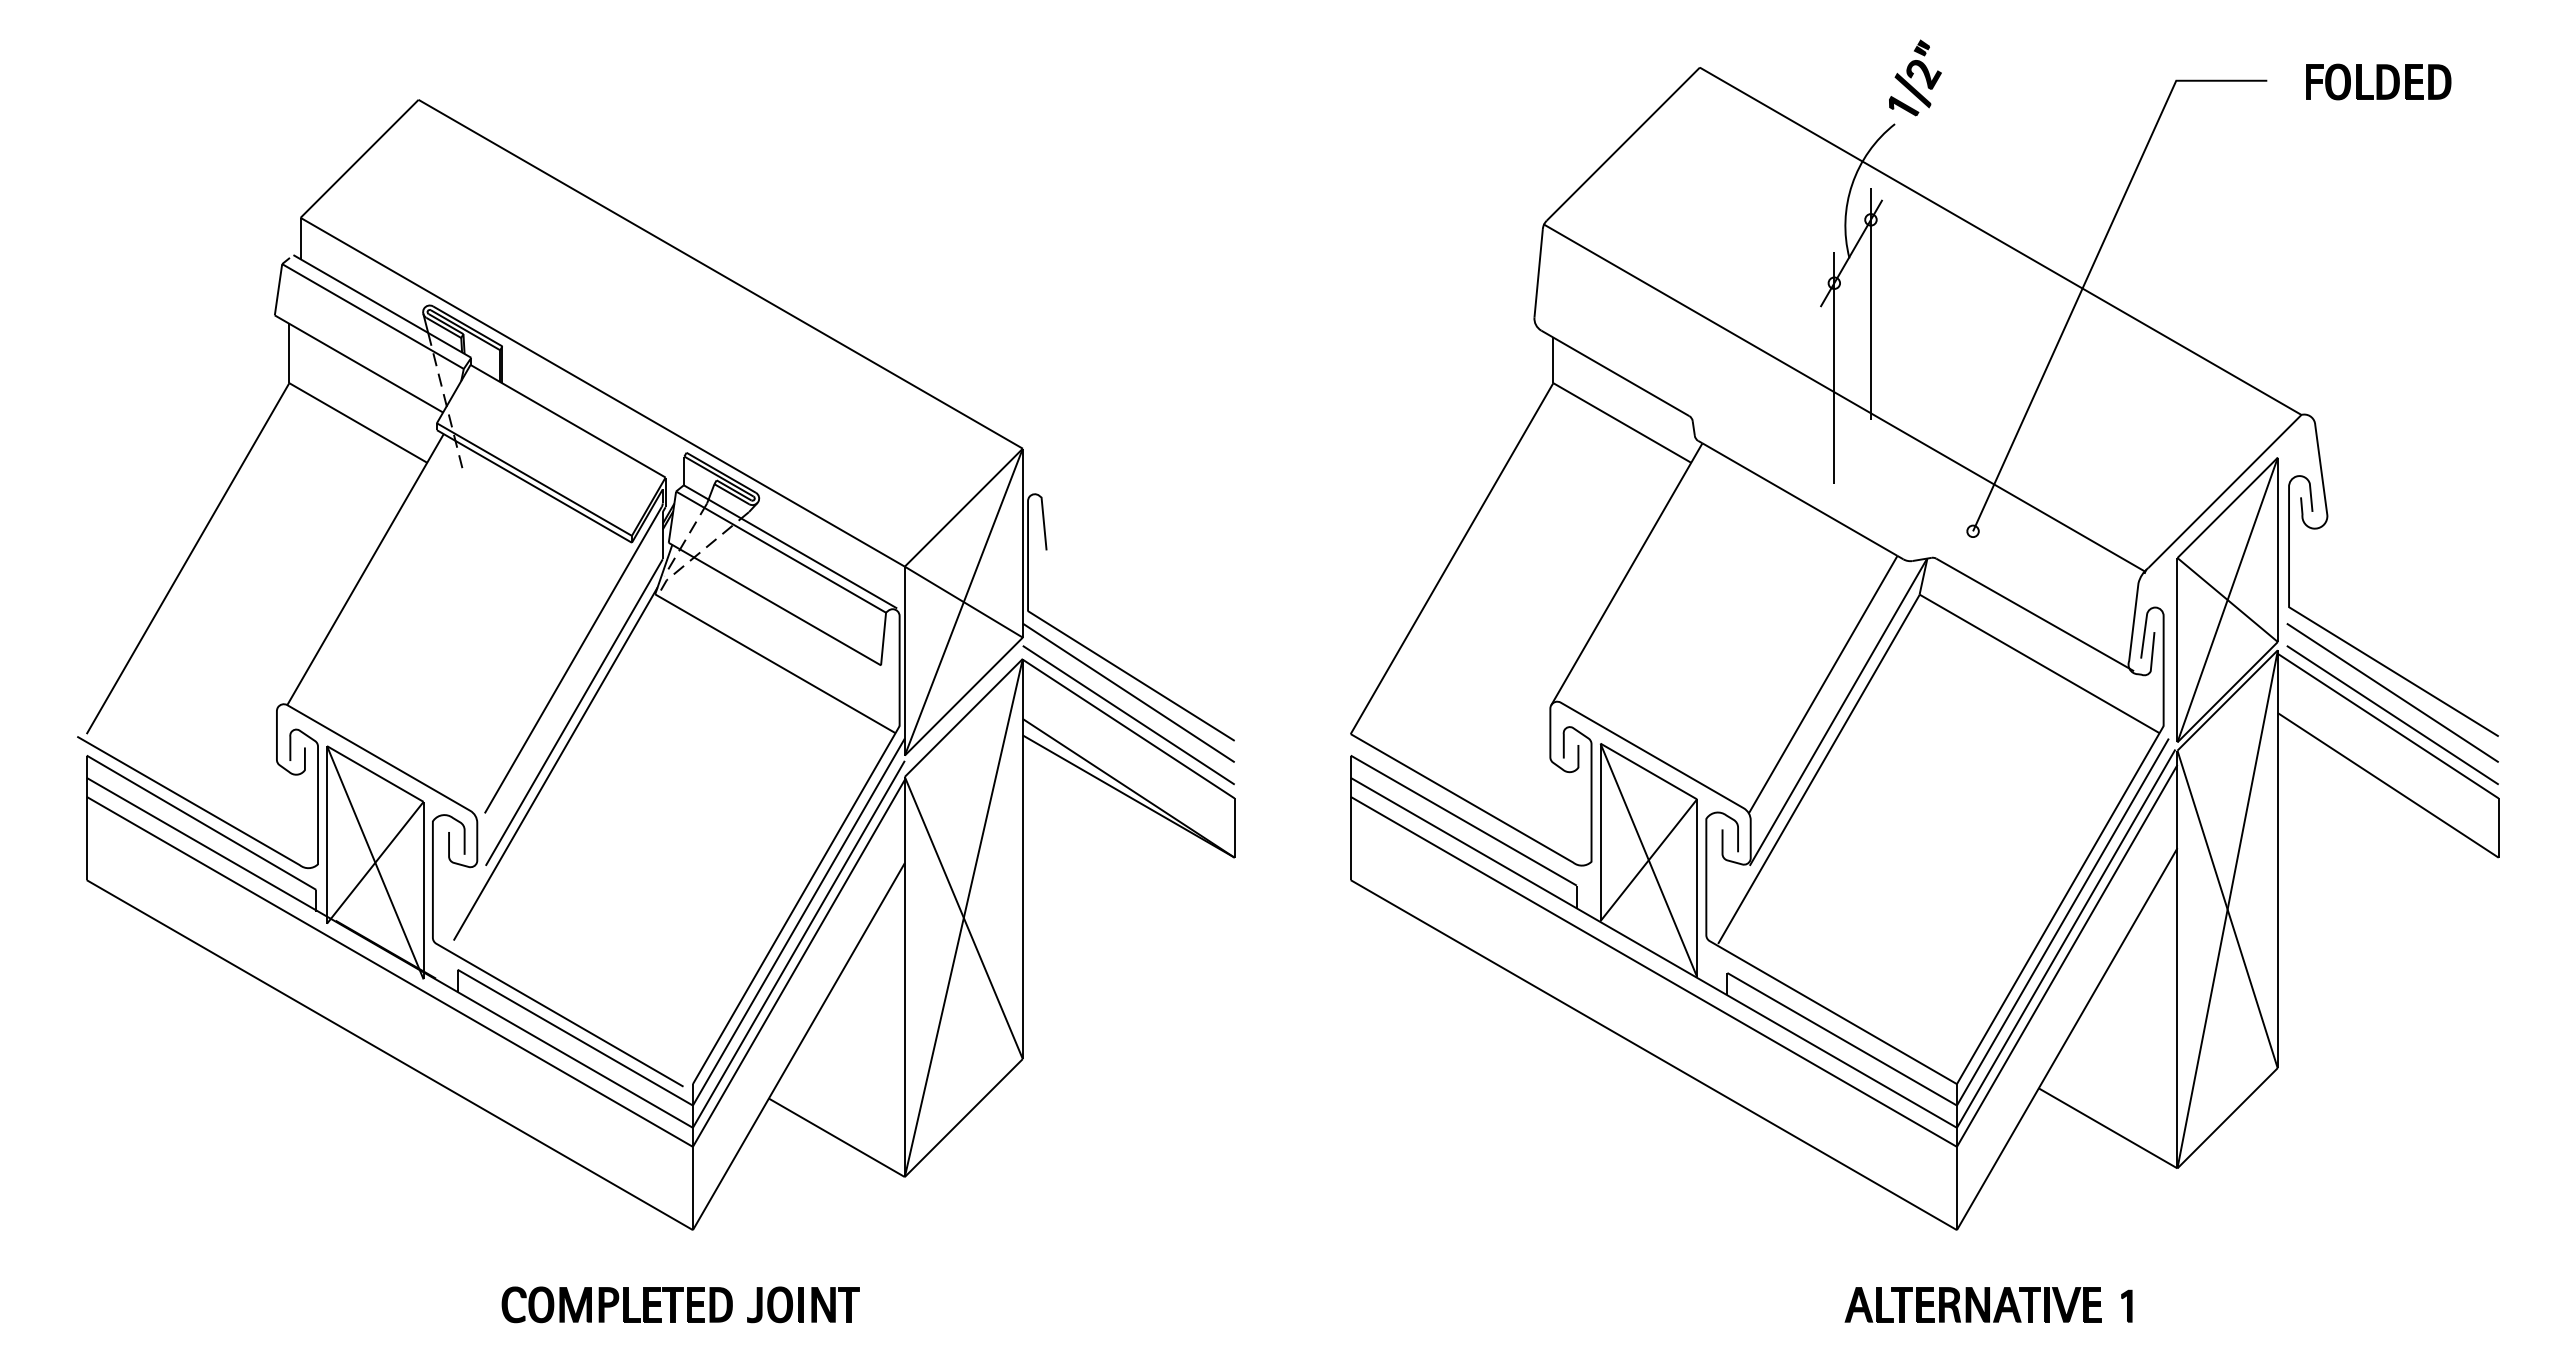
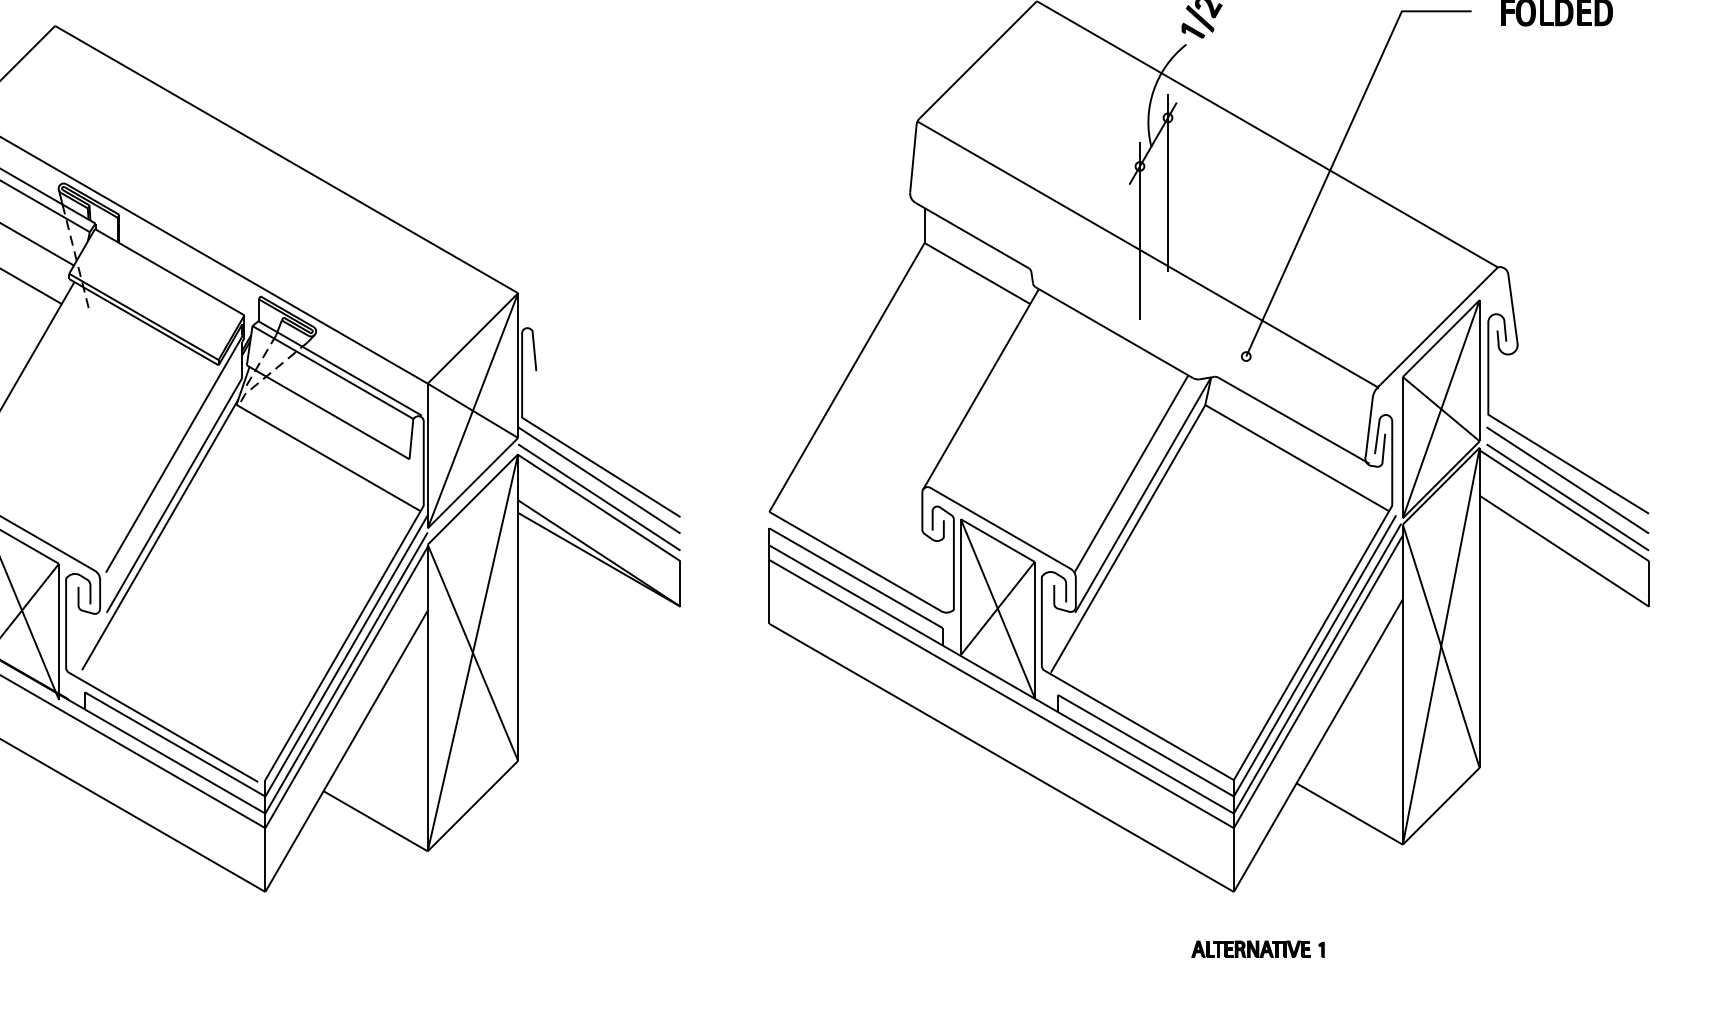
part: (680, 1304) -> (255, 948), removed
part: (1988, 1304) -> (1258, 948), size x0.6

